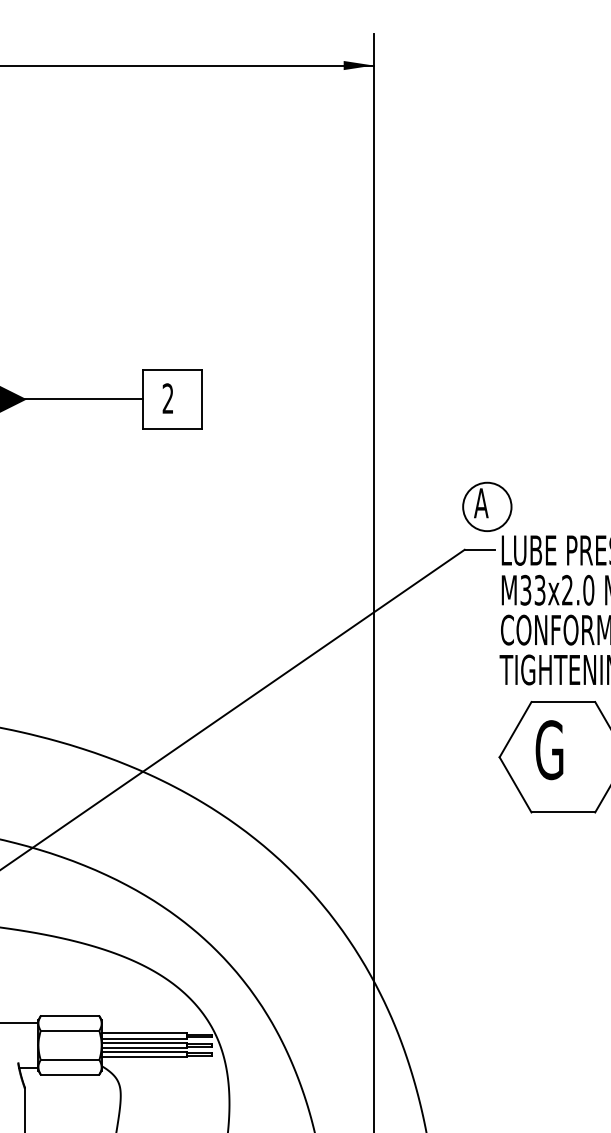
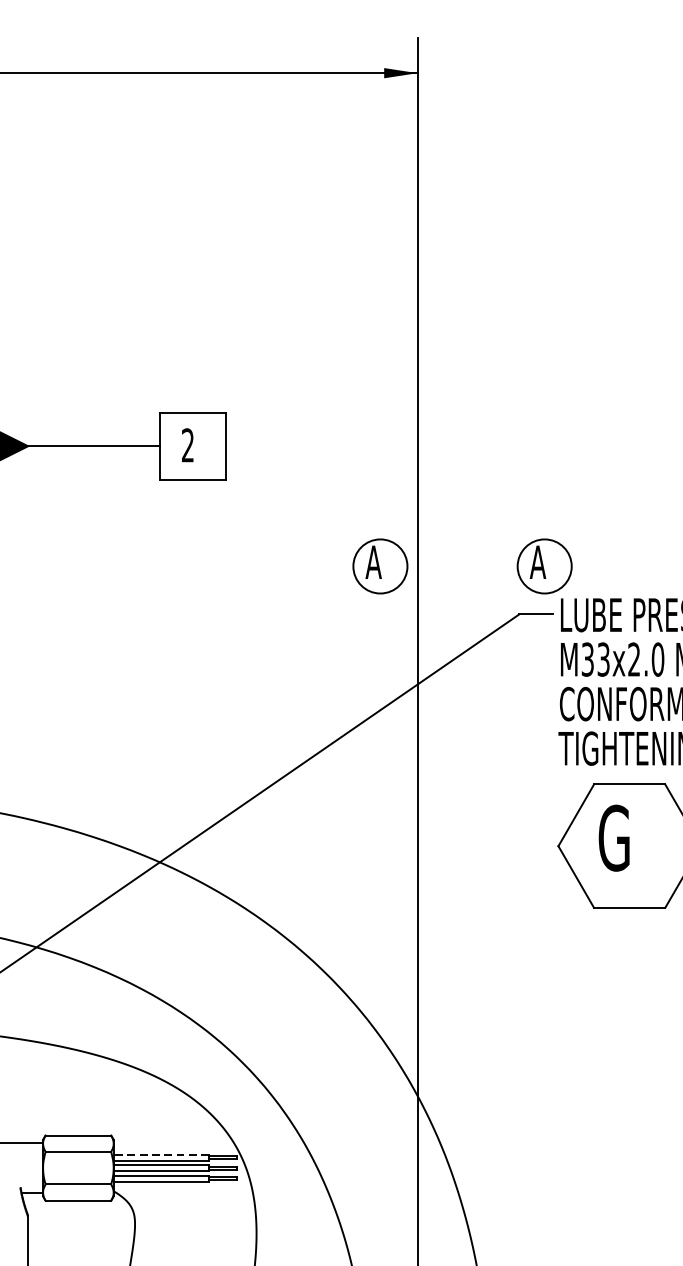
part: (340, 506) -> (380, 565), added
line: (144, 1033) -> (161, 1154), solid -> dashed

